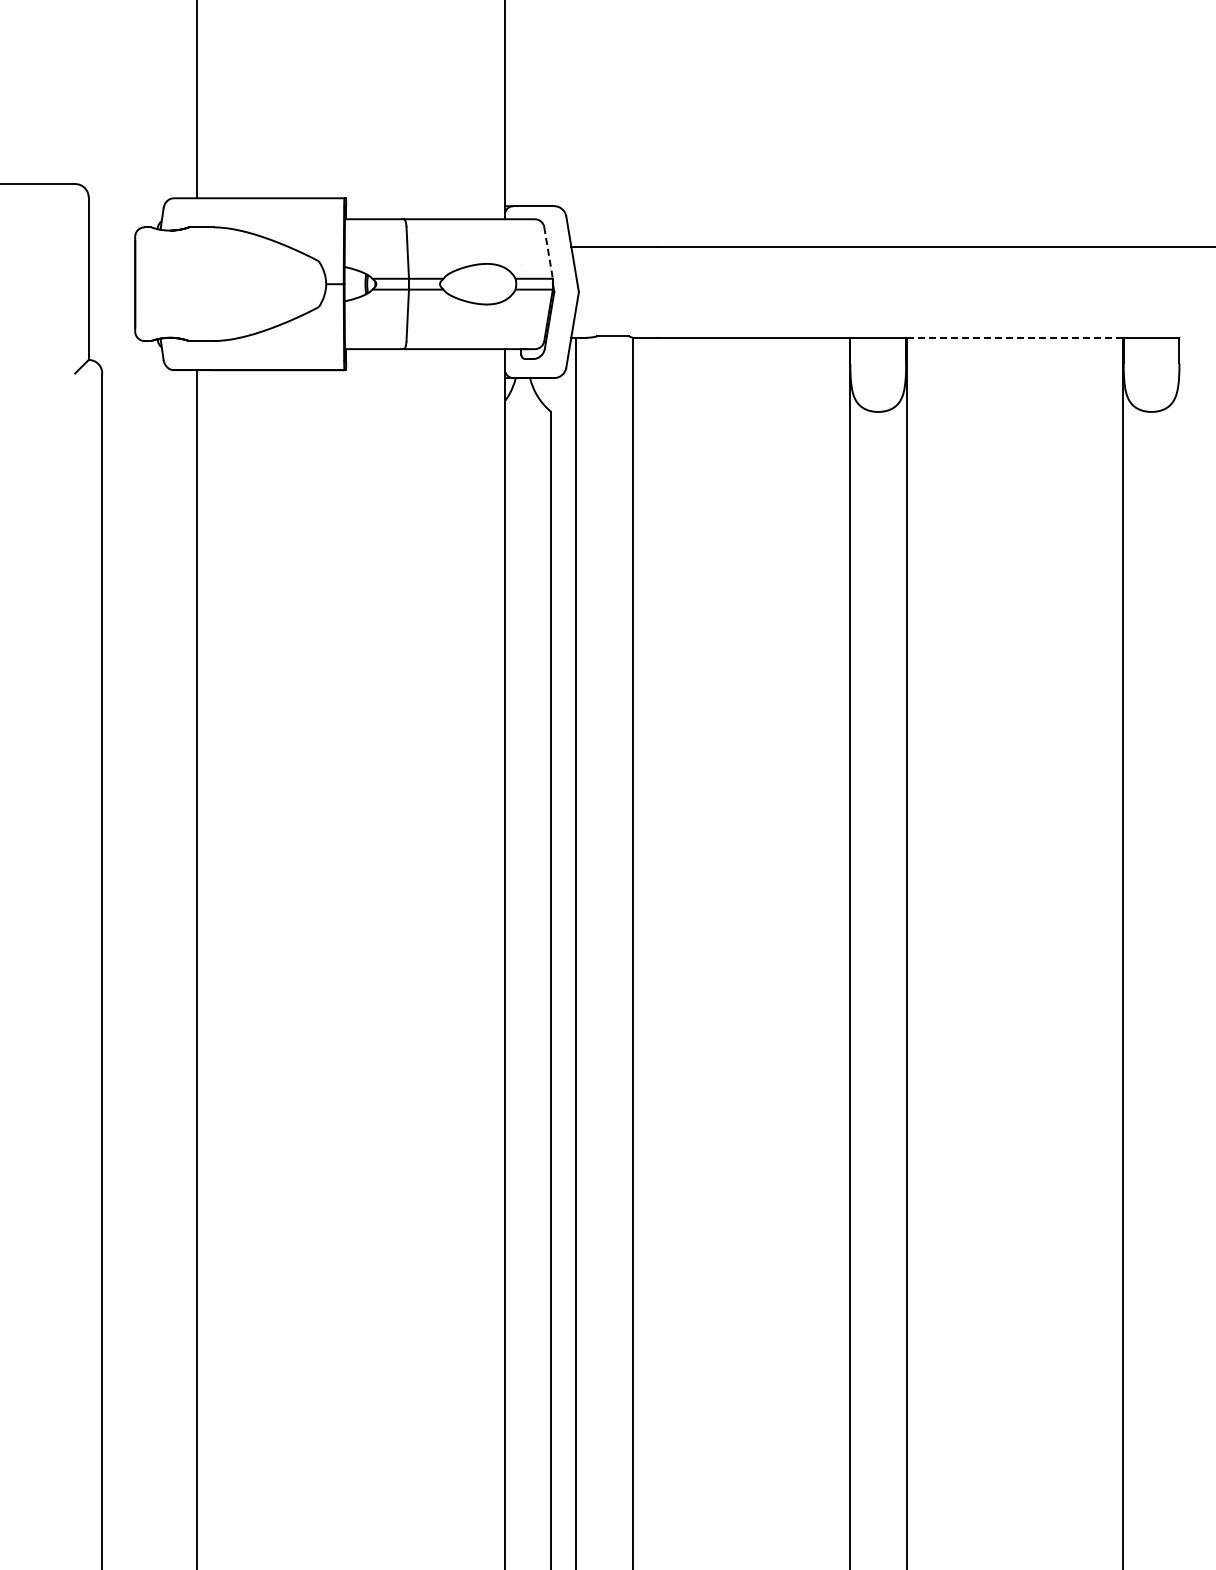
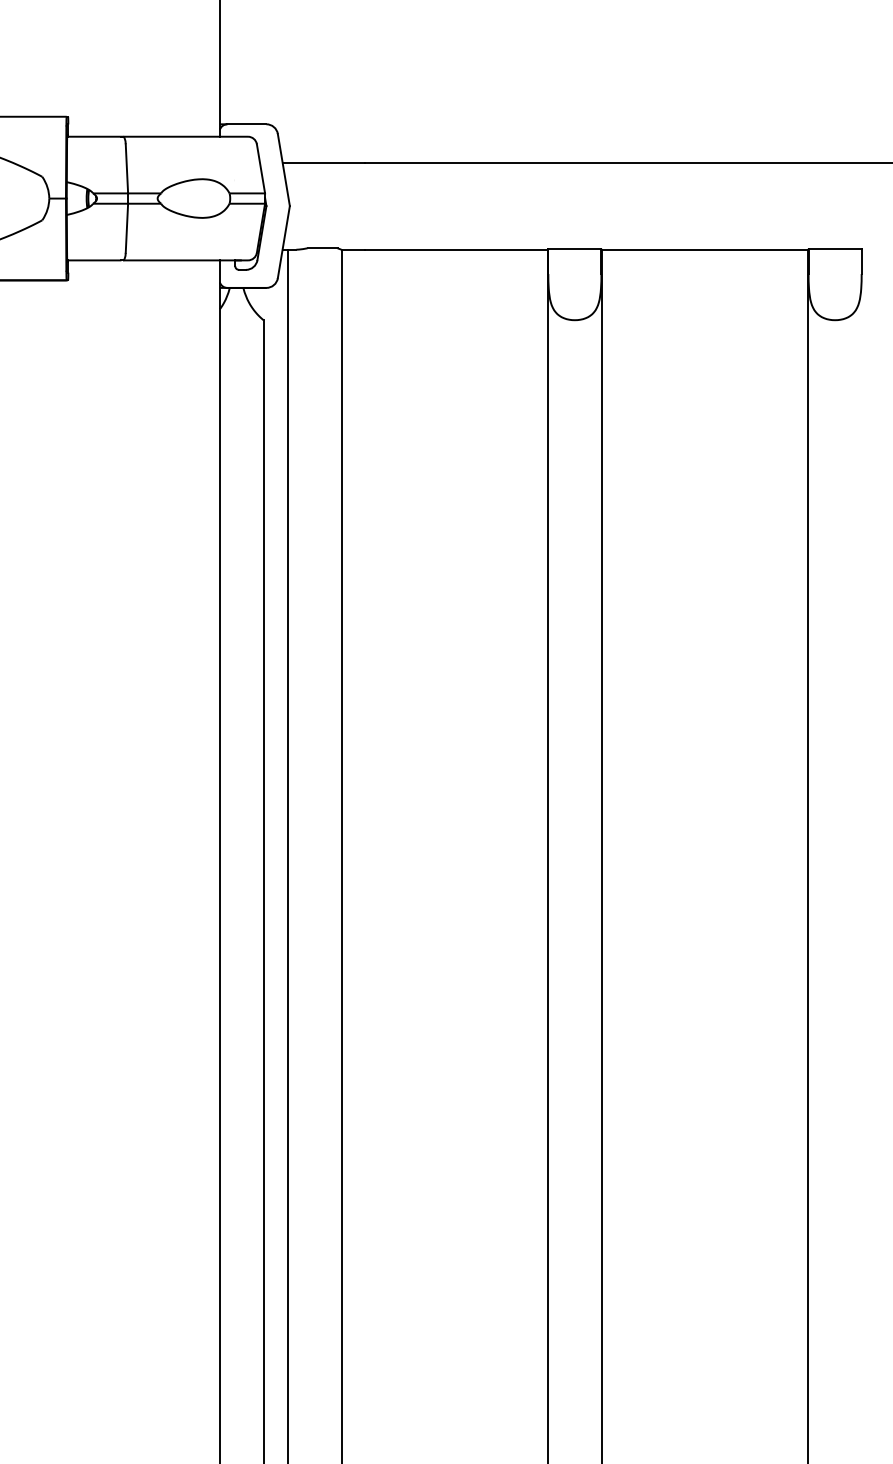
line: (548, 253) -> (260, 169), dashed -> solid
line: (1014, 337) -> (704, 249), dashed -> solid

